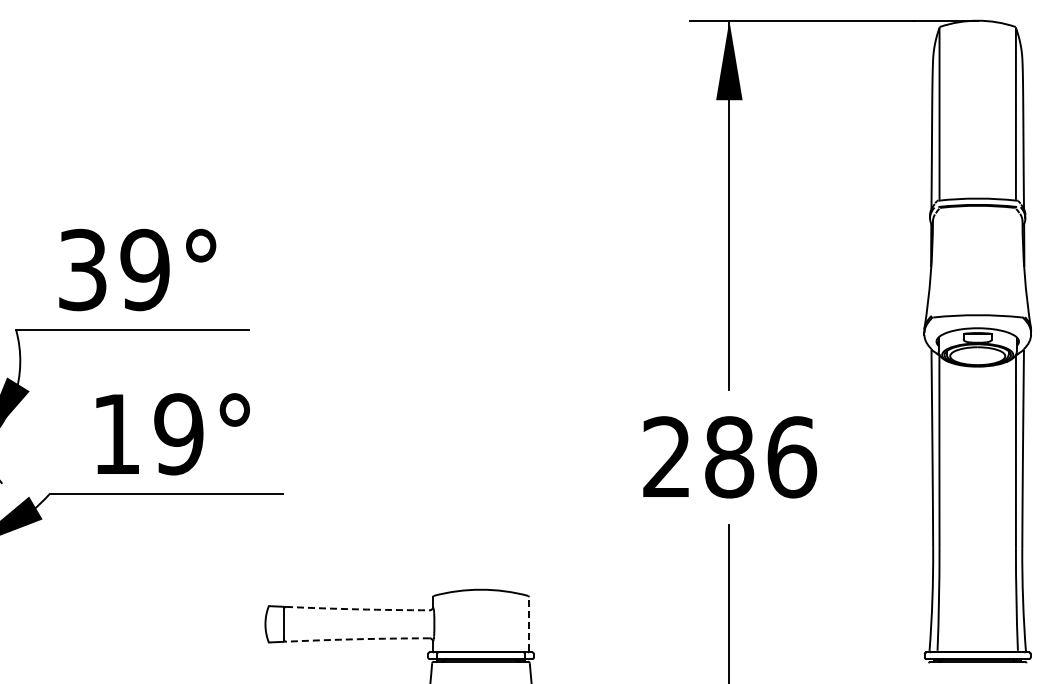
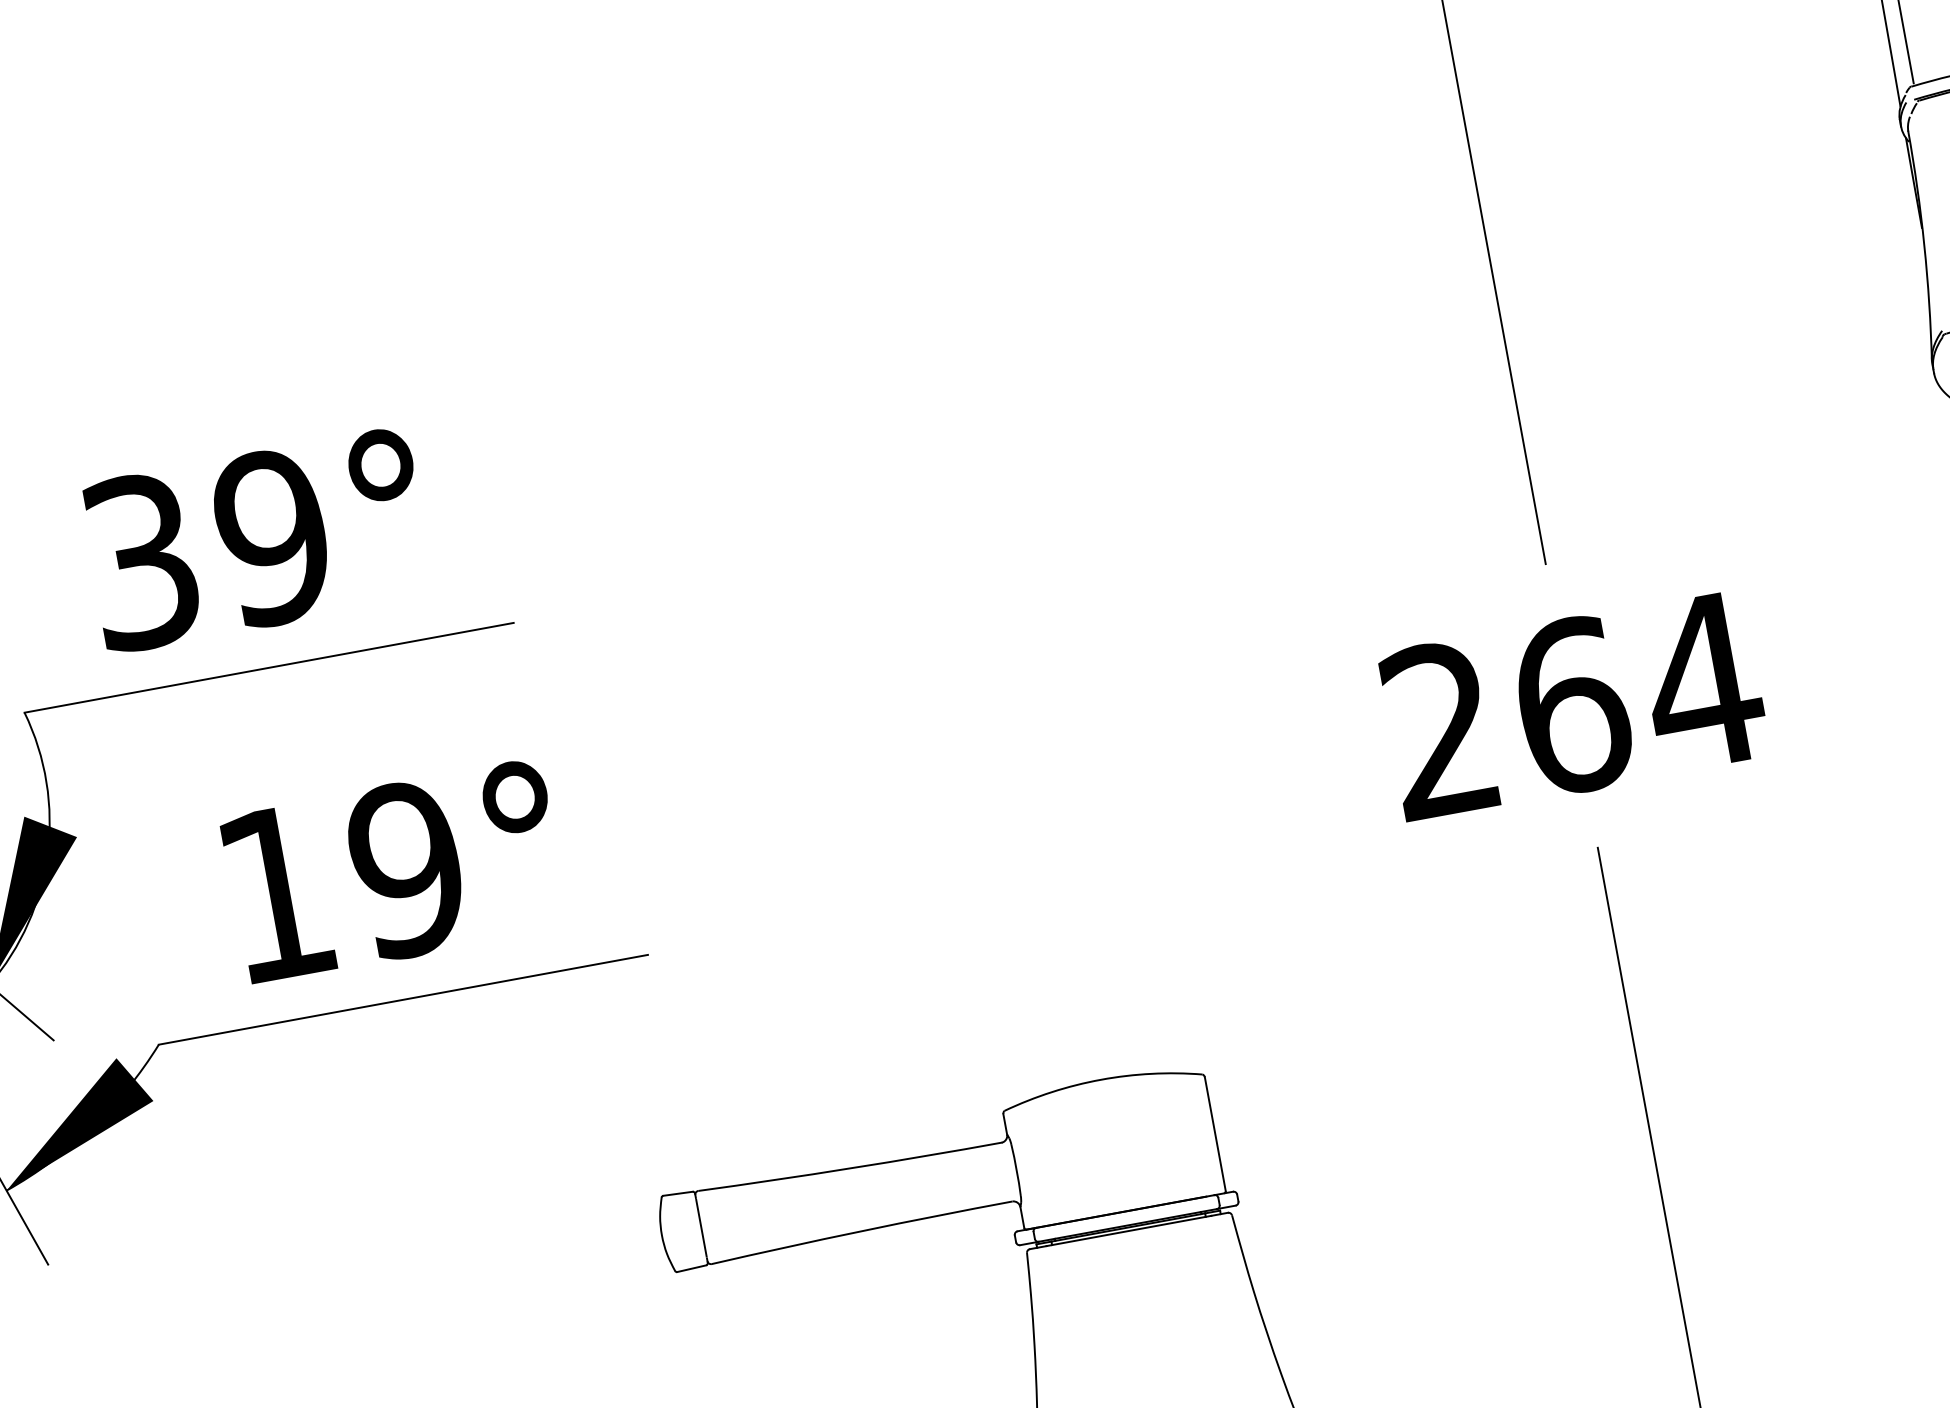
text: (761, 457) -> (1639, 693), 286 -> 264
arc: (358, 609) -> (851, 1168), dashed -> solid
line: (528, 623) -> (1213, 1132), dashed -> solid
arc: (357, 639) -> (861, 1231), dashed -> solid

